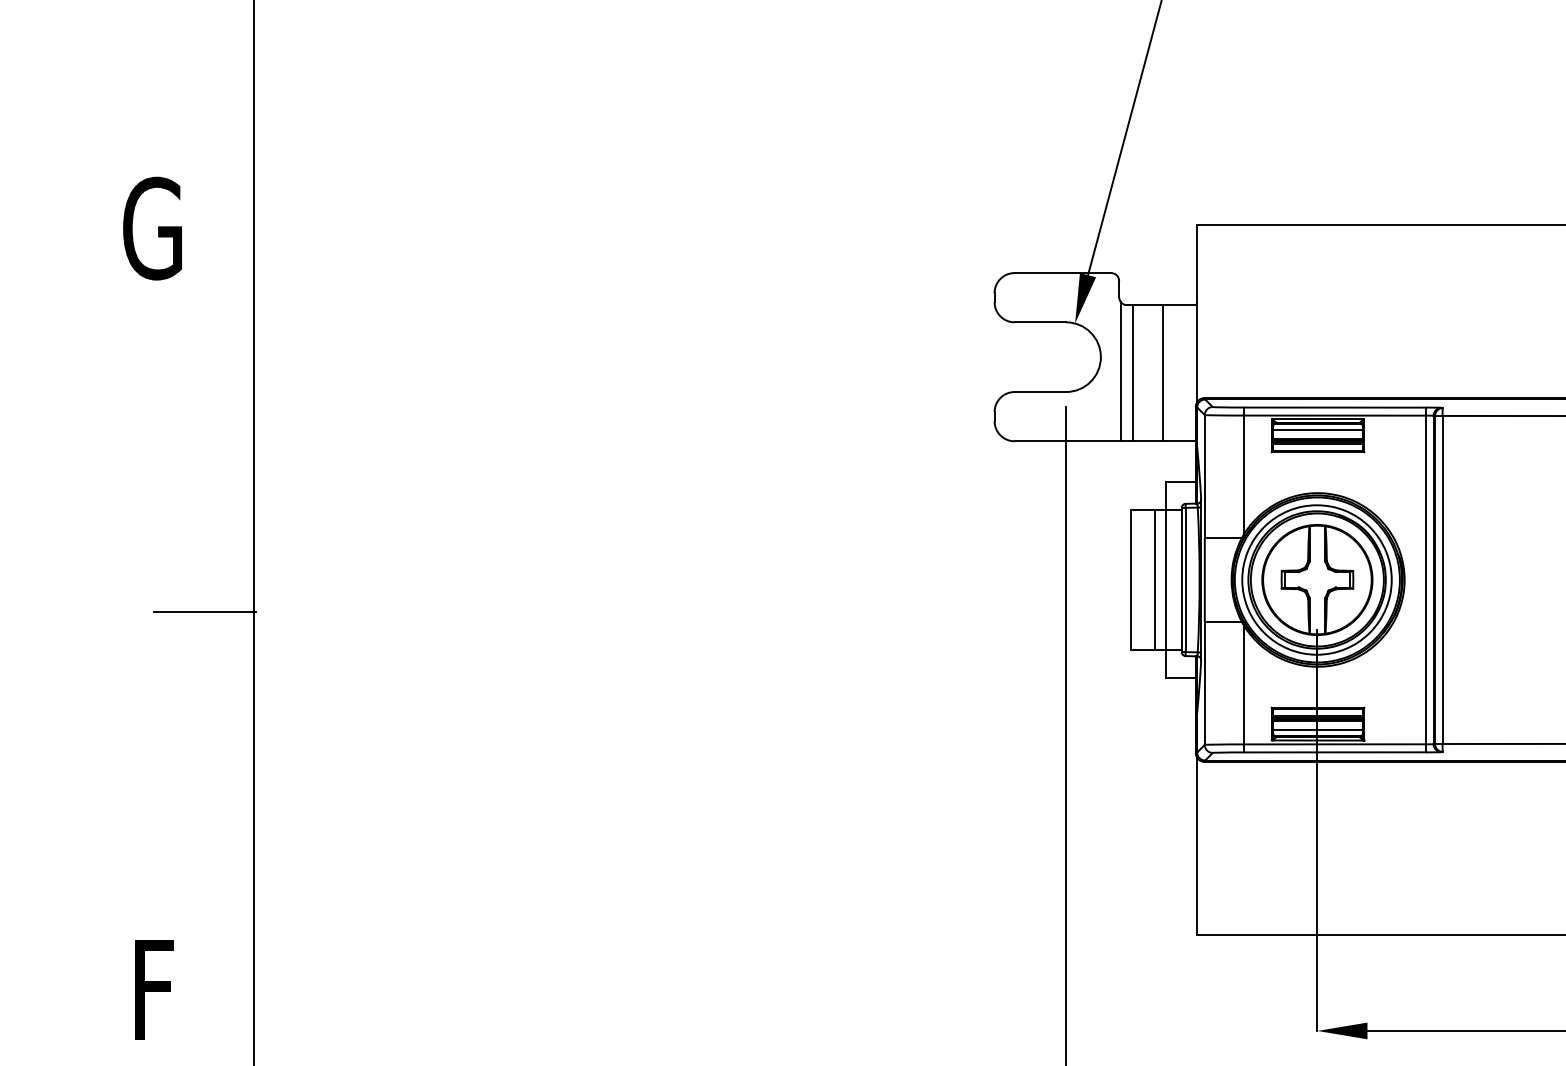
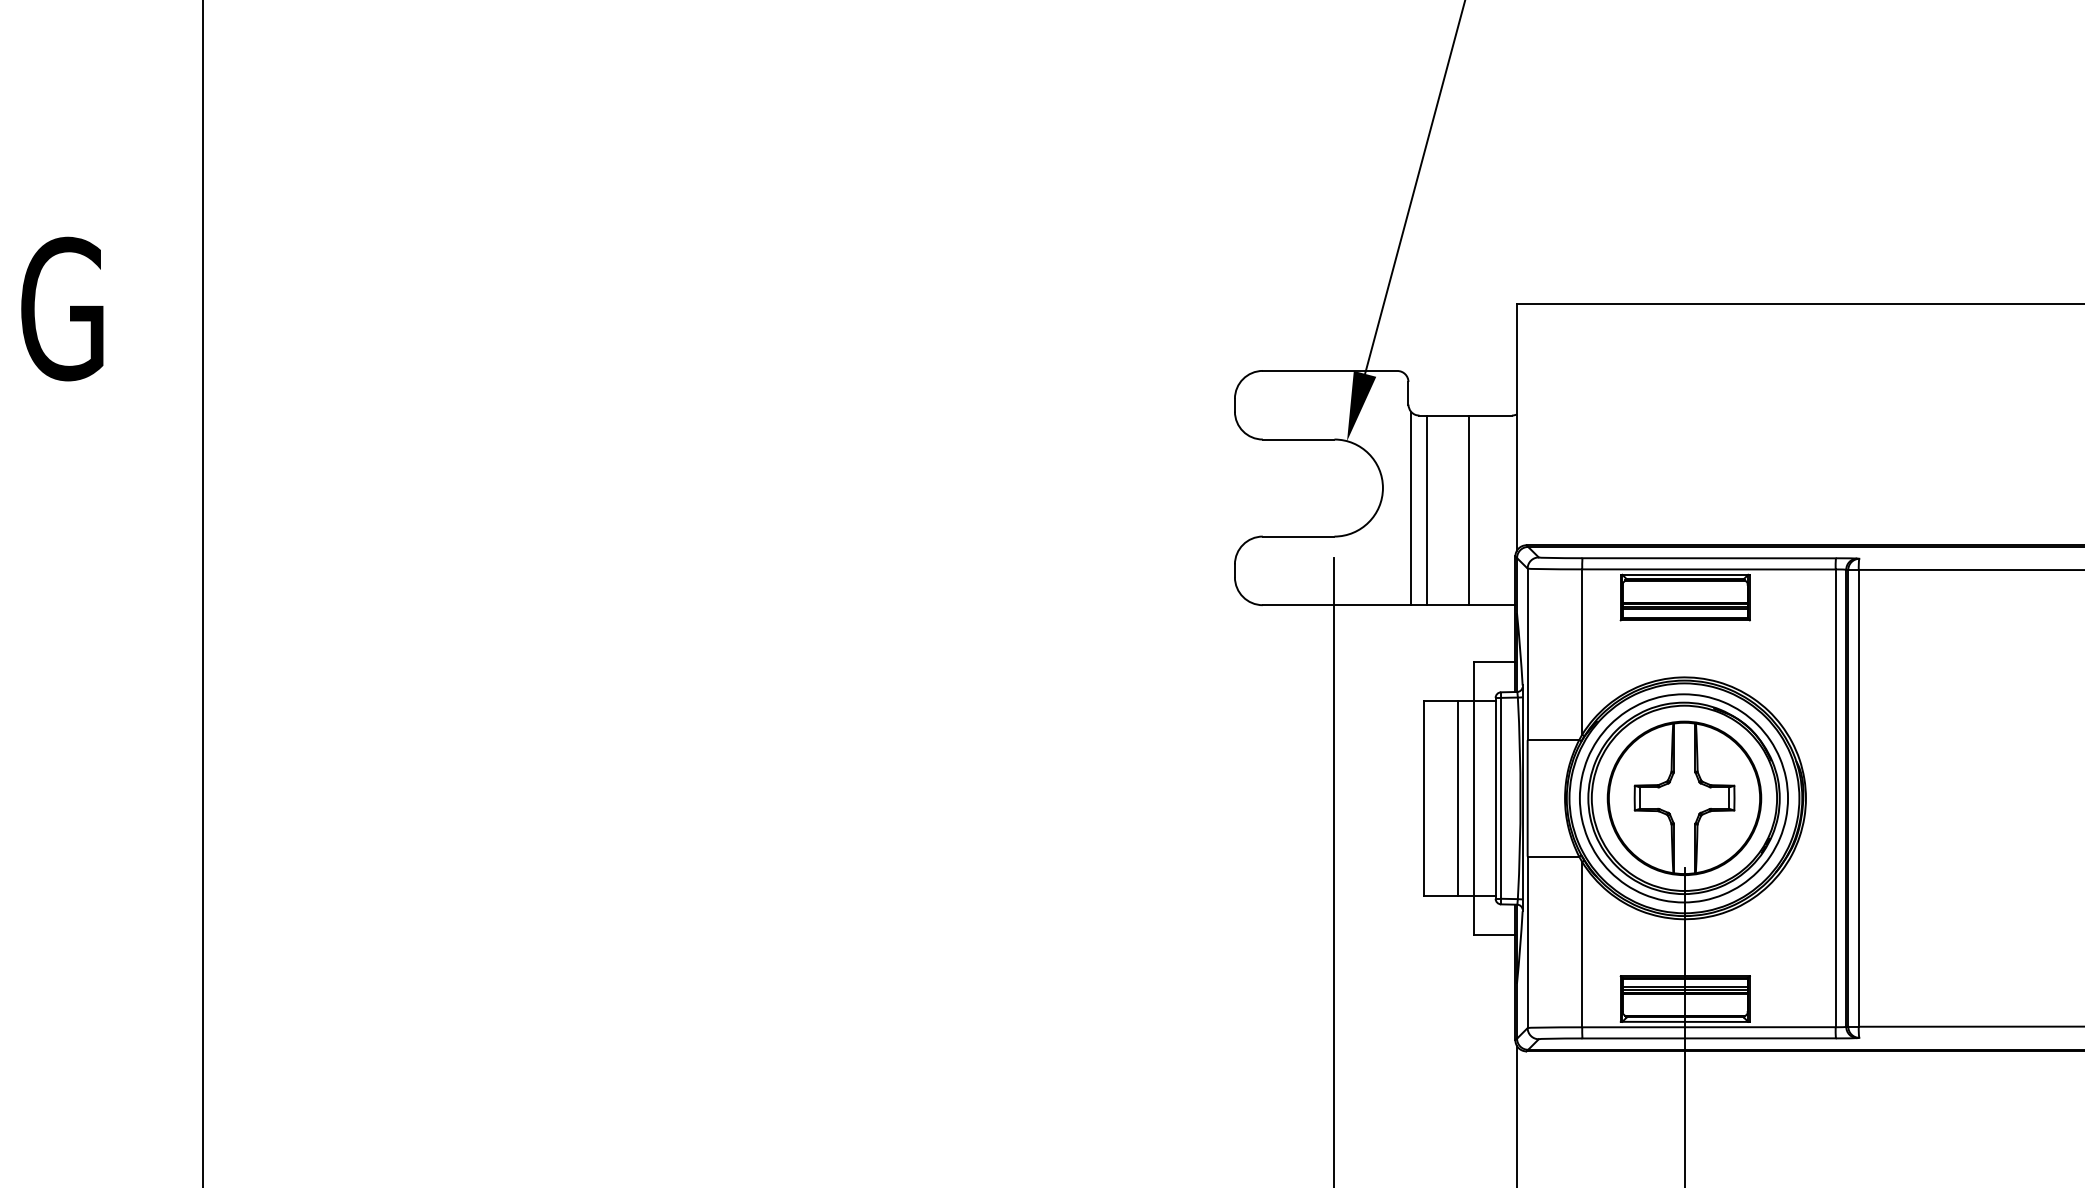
line: (1317, 429) -> (1684, 588), removed
line: (204, 611) -> (134, 842), removed
line: (1317, 730) -> (1684, 1007), removed

